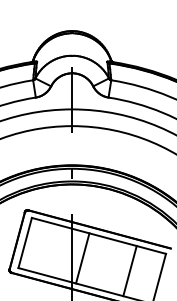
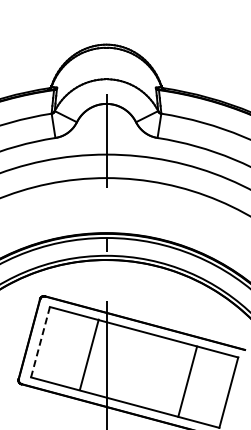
line: (25, 243) -> (40, 342), solid -> dashed
line: (82, 258) -> (88, 354), moved

